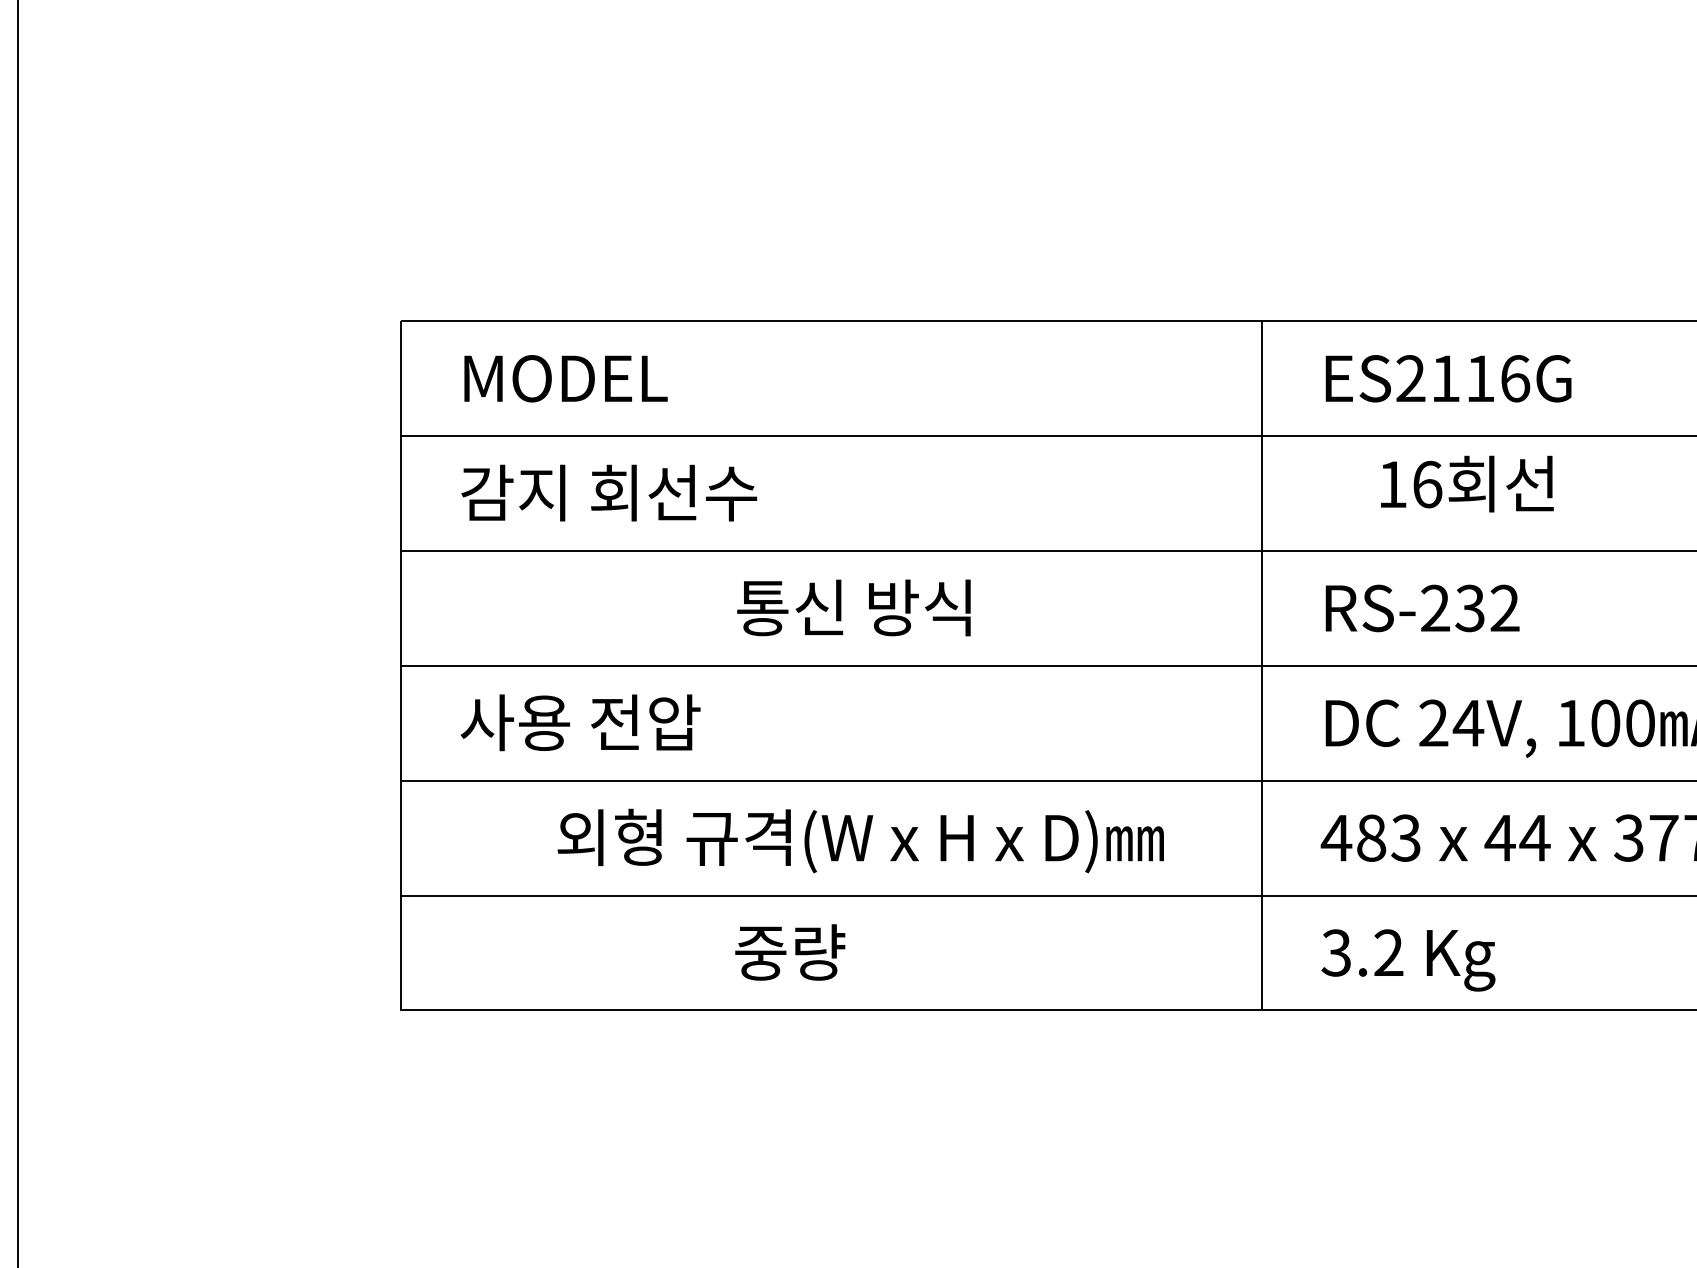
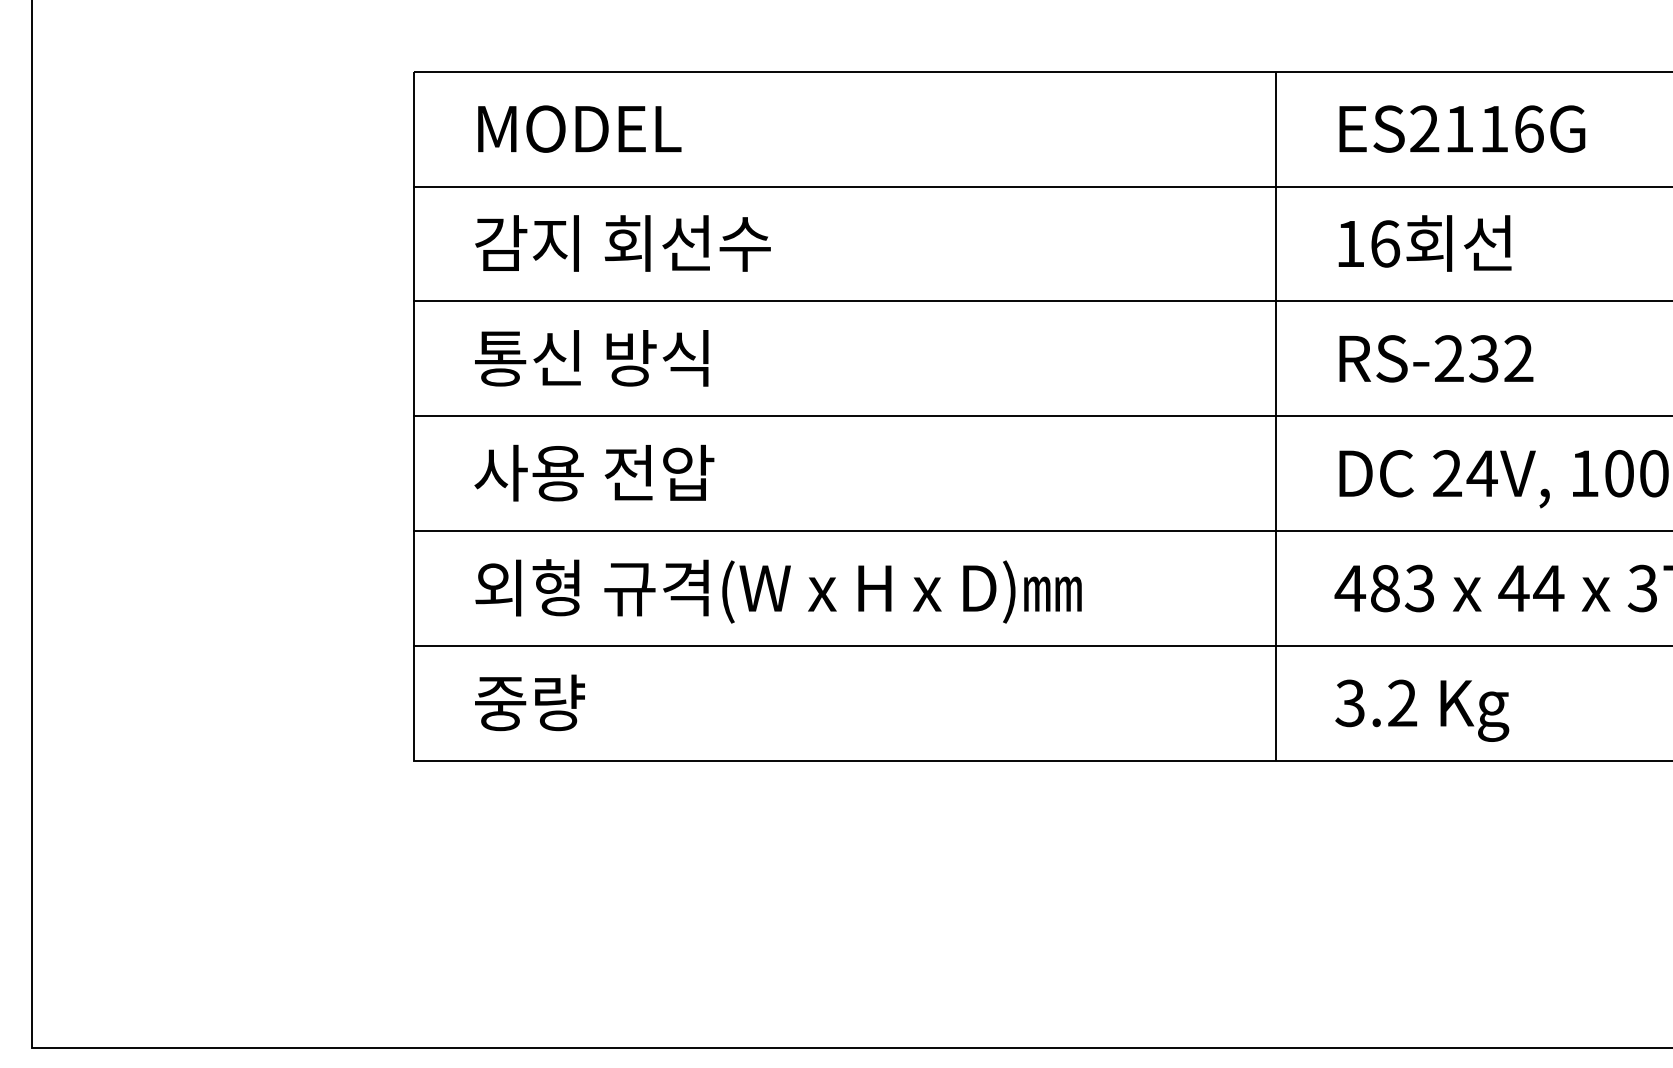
text: (1467, 483) -> (1425, 242), moved
text: (853, 607) -> (591, 357), moved
text: (860, 840) -> (778, 590), moved
text: (790, 952) -> (530, 702), moved

